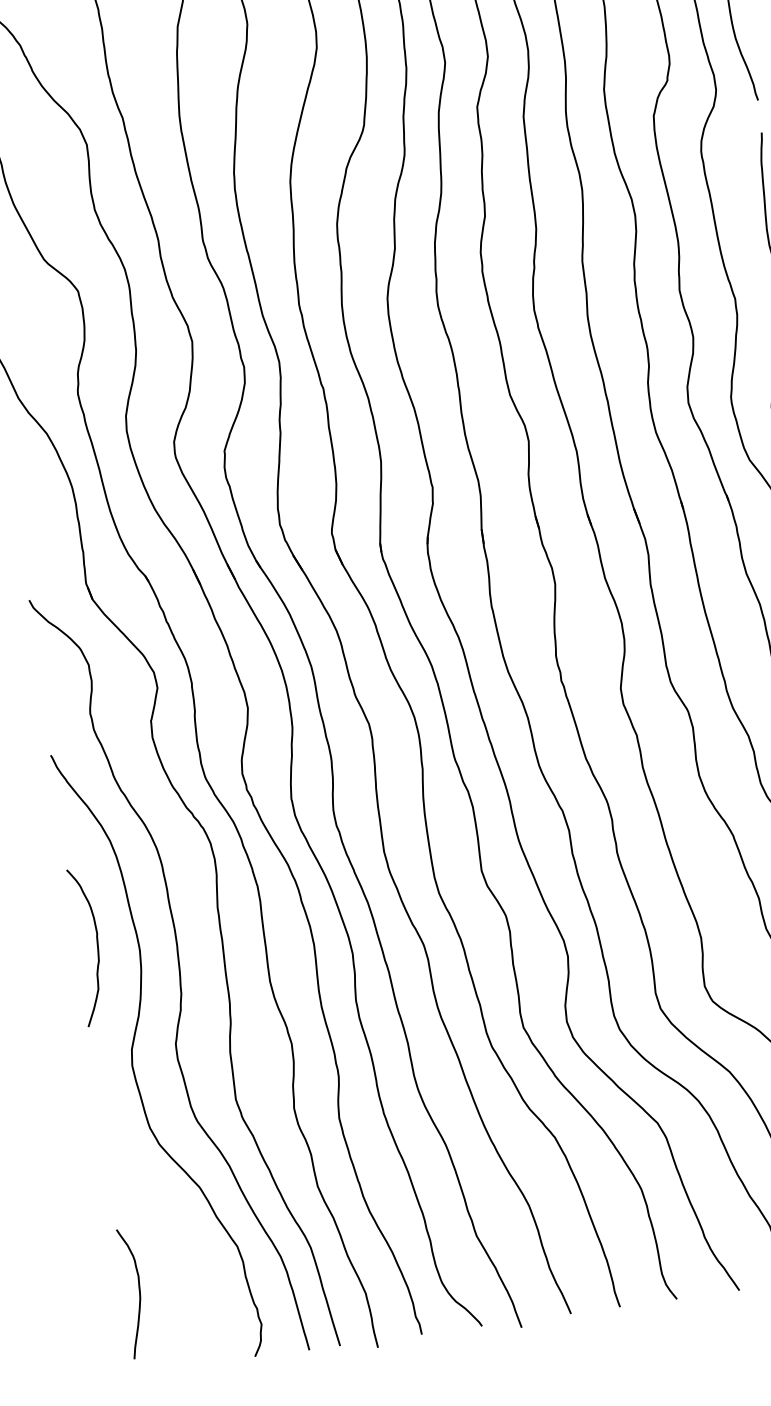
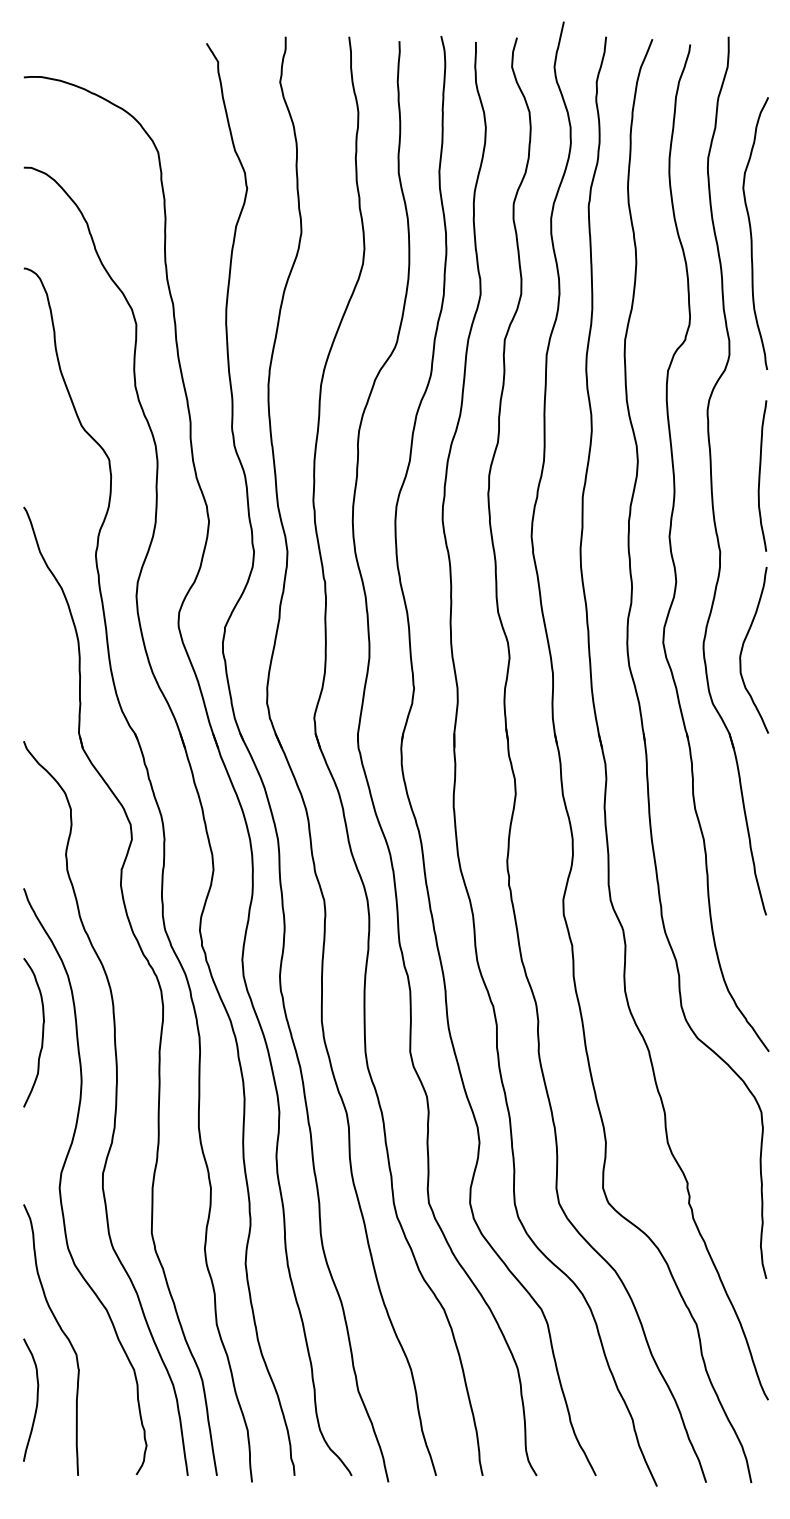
curve: (97, 945) -> (42, 1032), moved
curve: (155, 1216) -> (61, 1331), added

